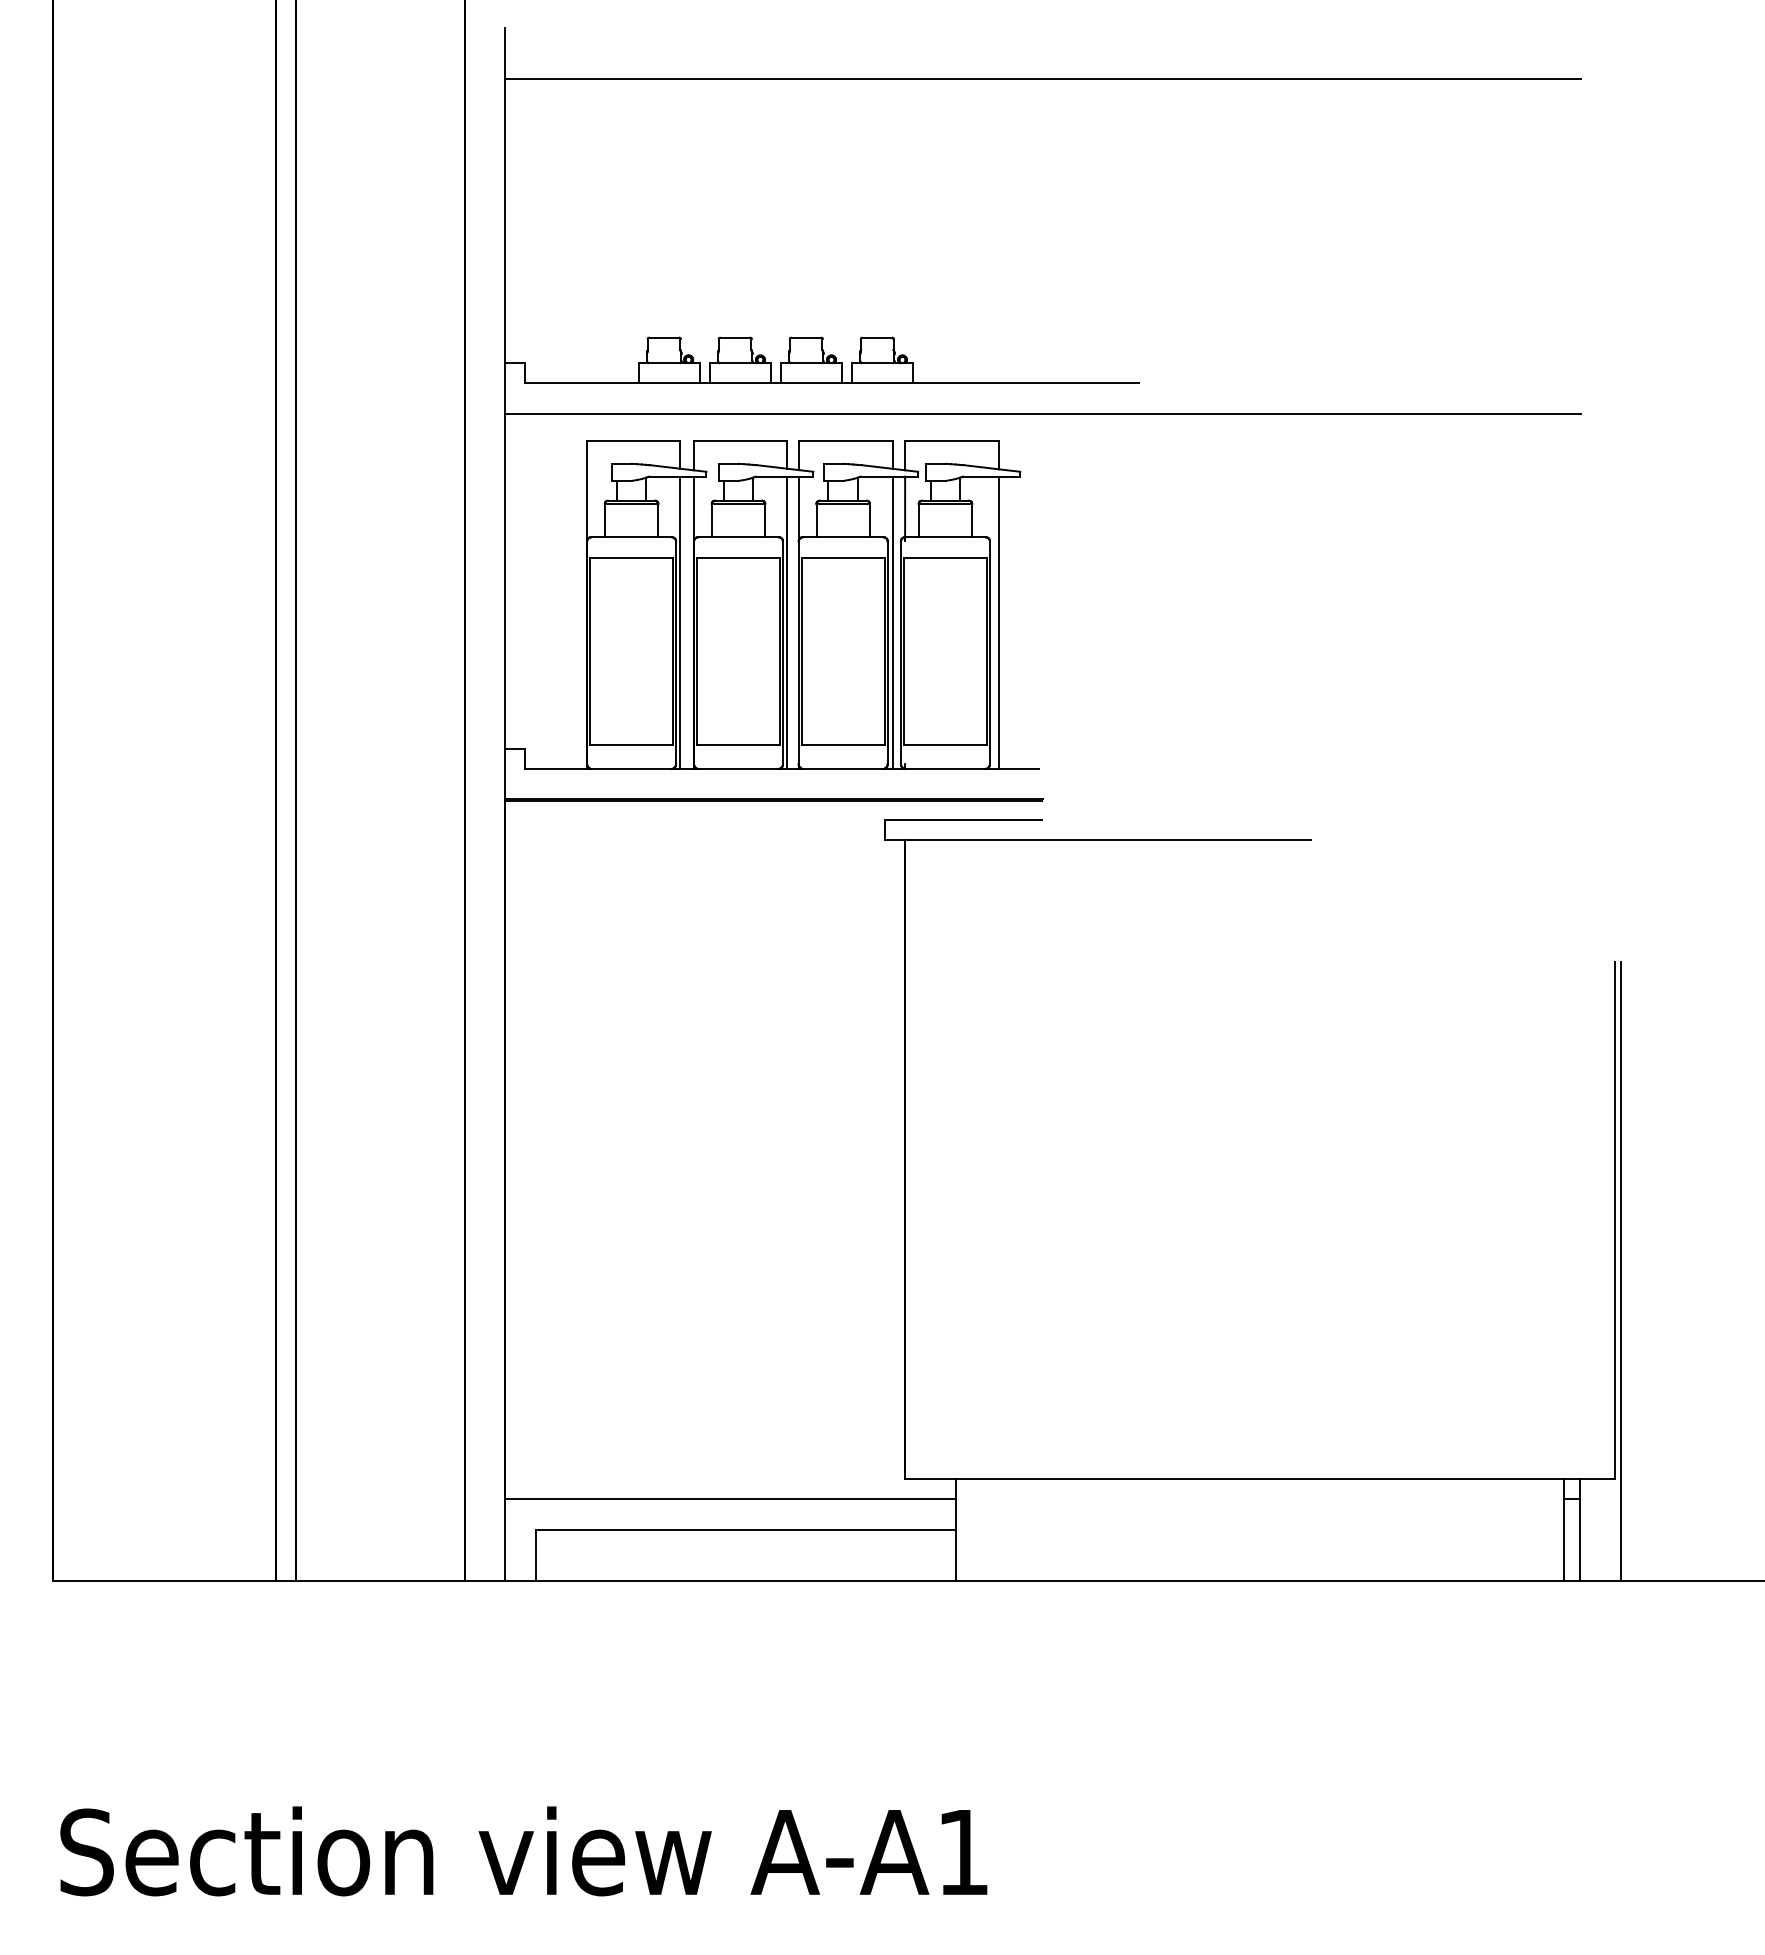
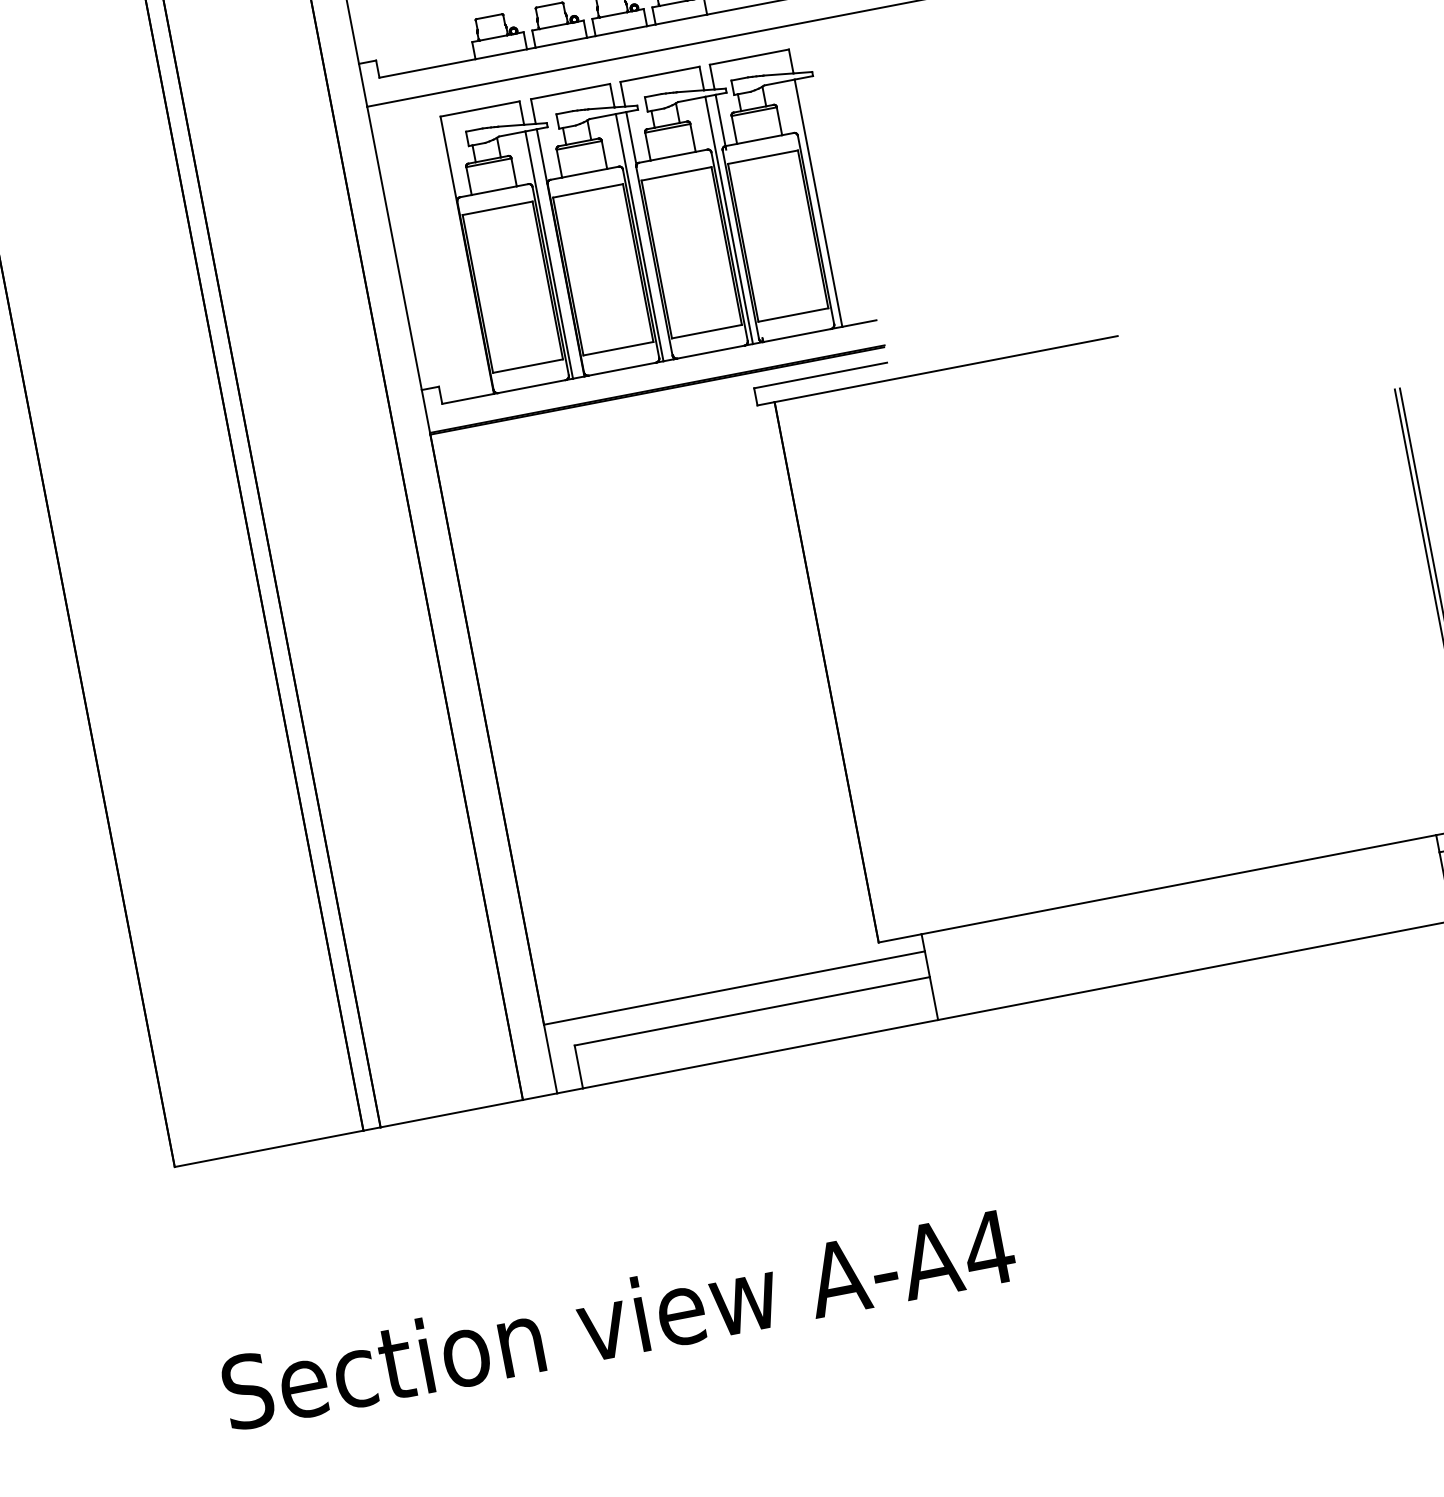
text: (962, 1852) -> (988, 1248), A-A1 -> A-A4

